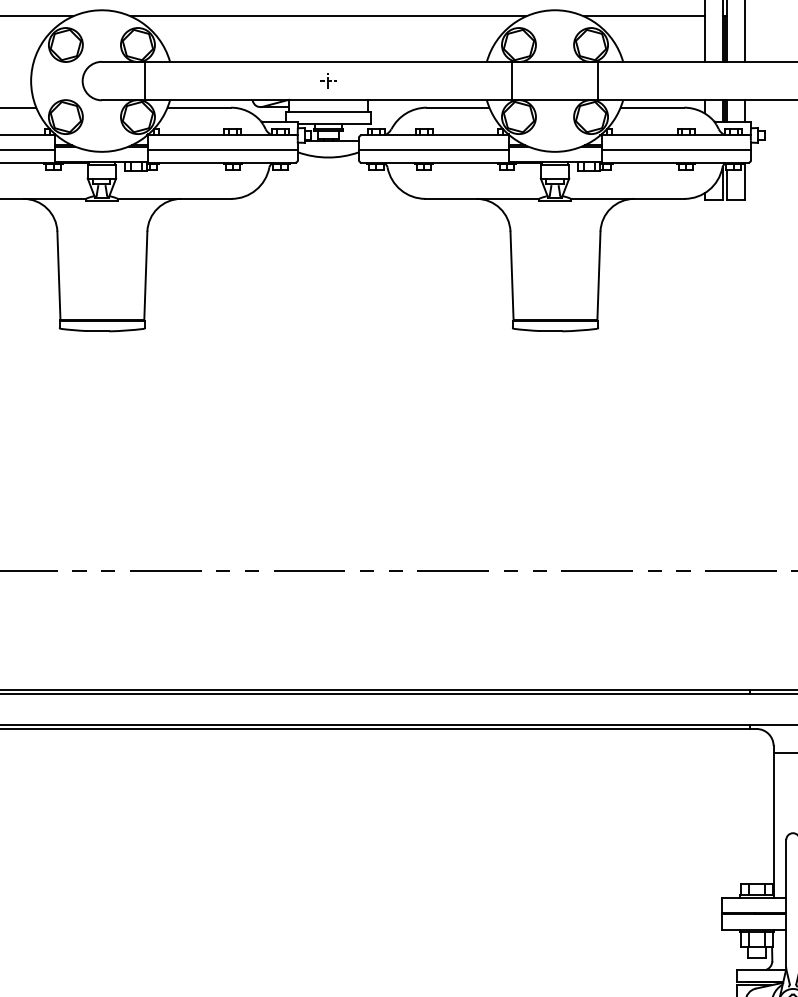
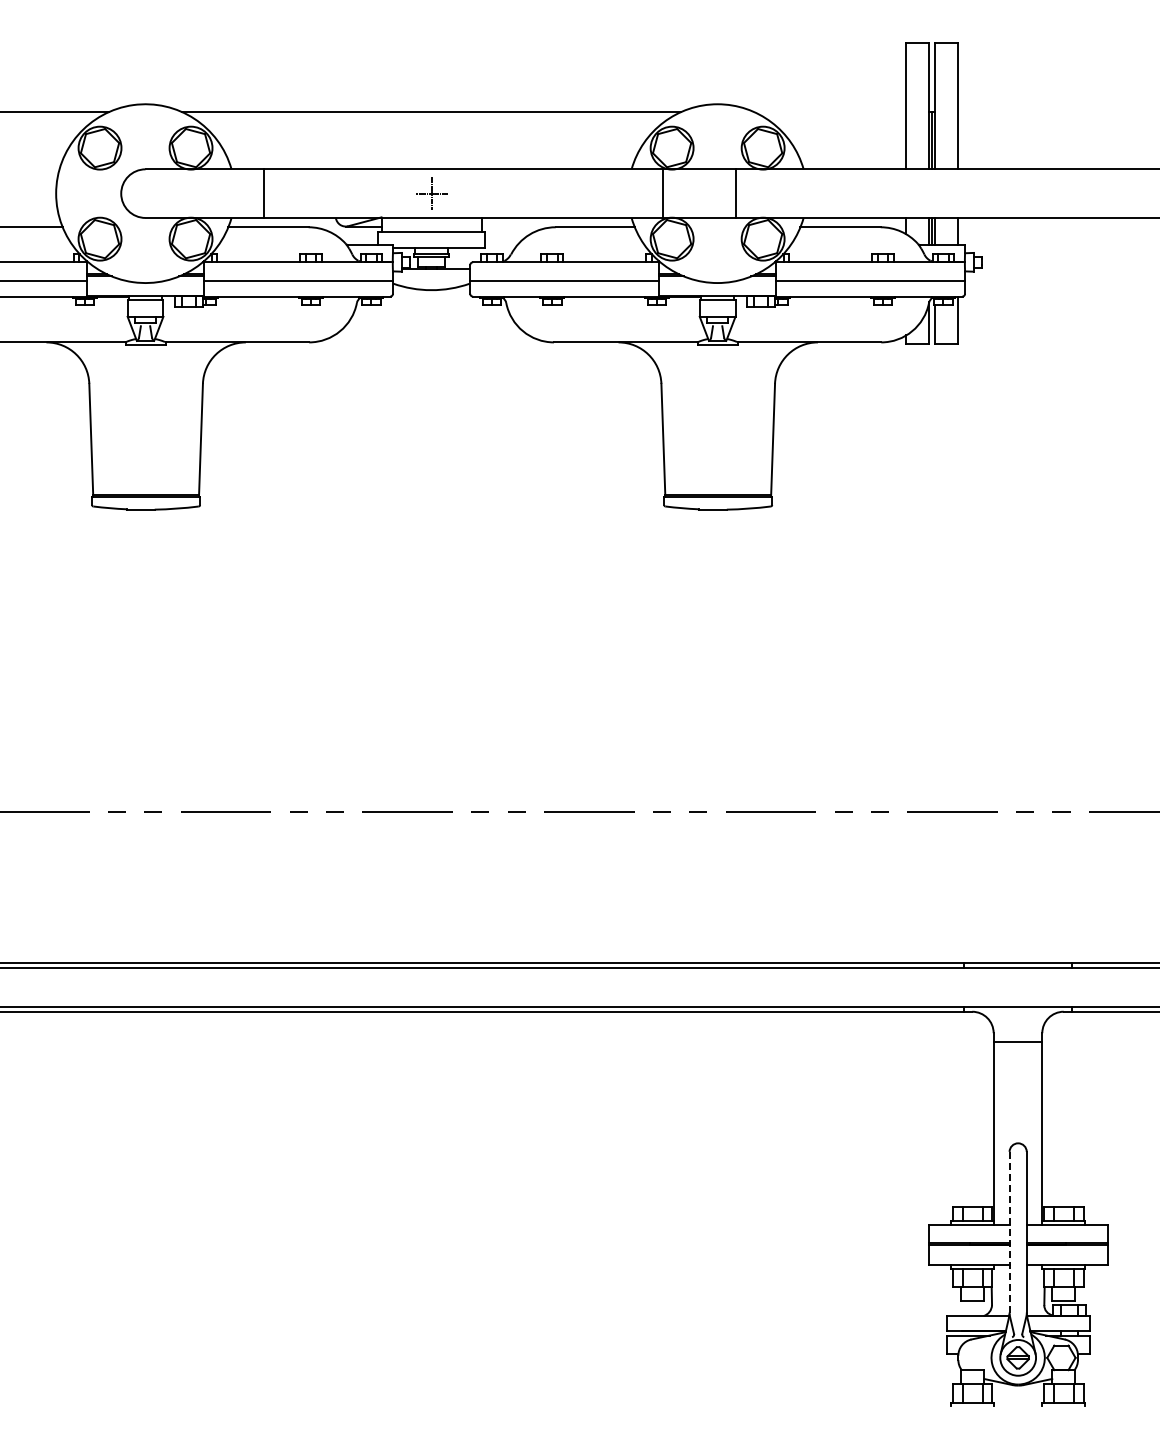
line: (643, 16) -> (829, 111), removed
line: (145, 80) -> (264, 193), moved
part: (327, 80) -> (430, 193), size x1.6
line: (598, 80) -> (736, 193), moved
line: (786, 903) -> (1009, 1231), solid -> dashed

